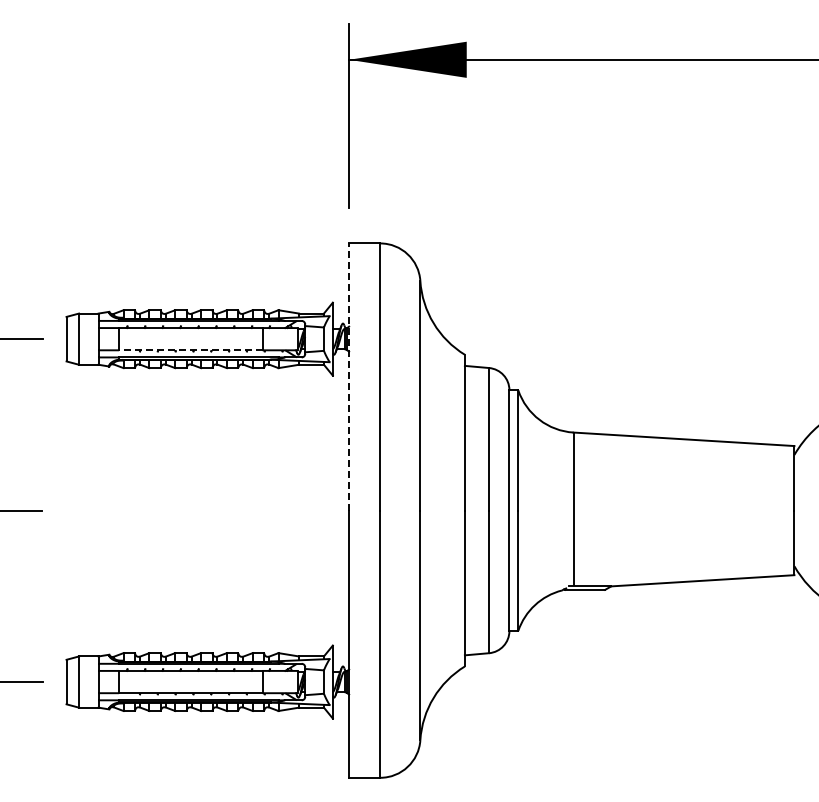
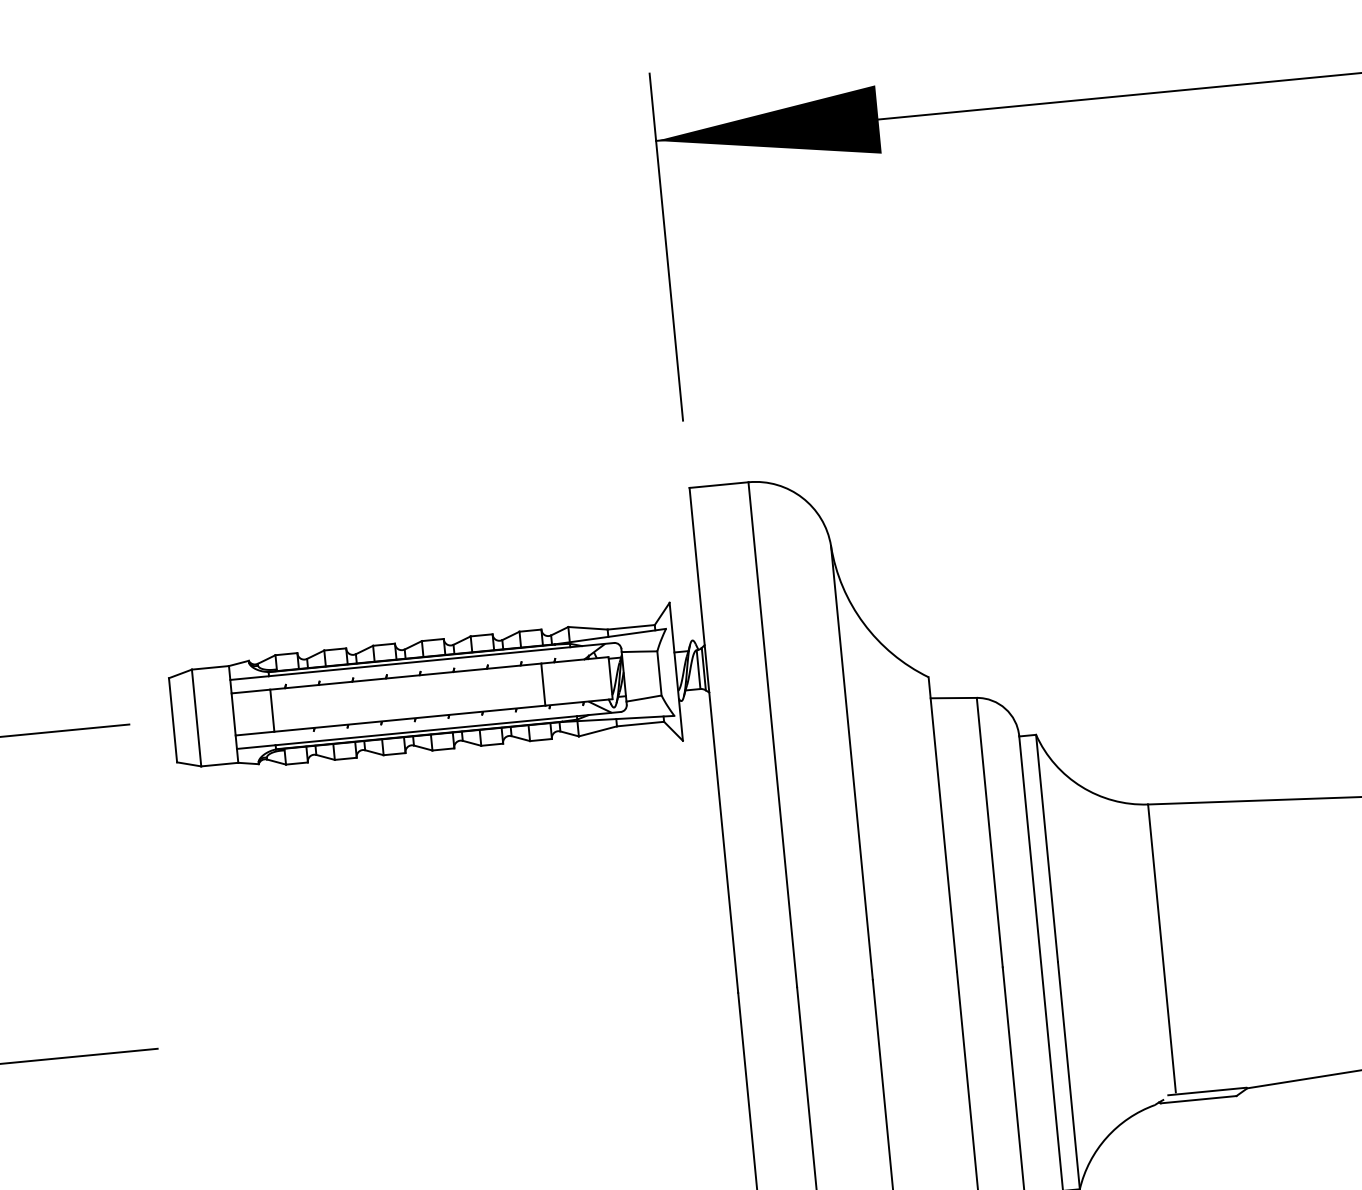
line: (190, 350) -> (409, 719), dashed -> solid
line: (349, 377) -> (714, 741), dashed -> solid

